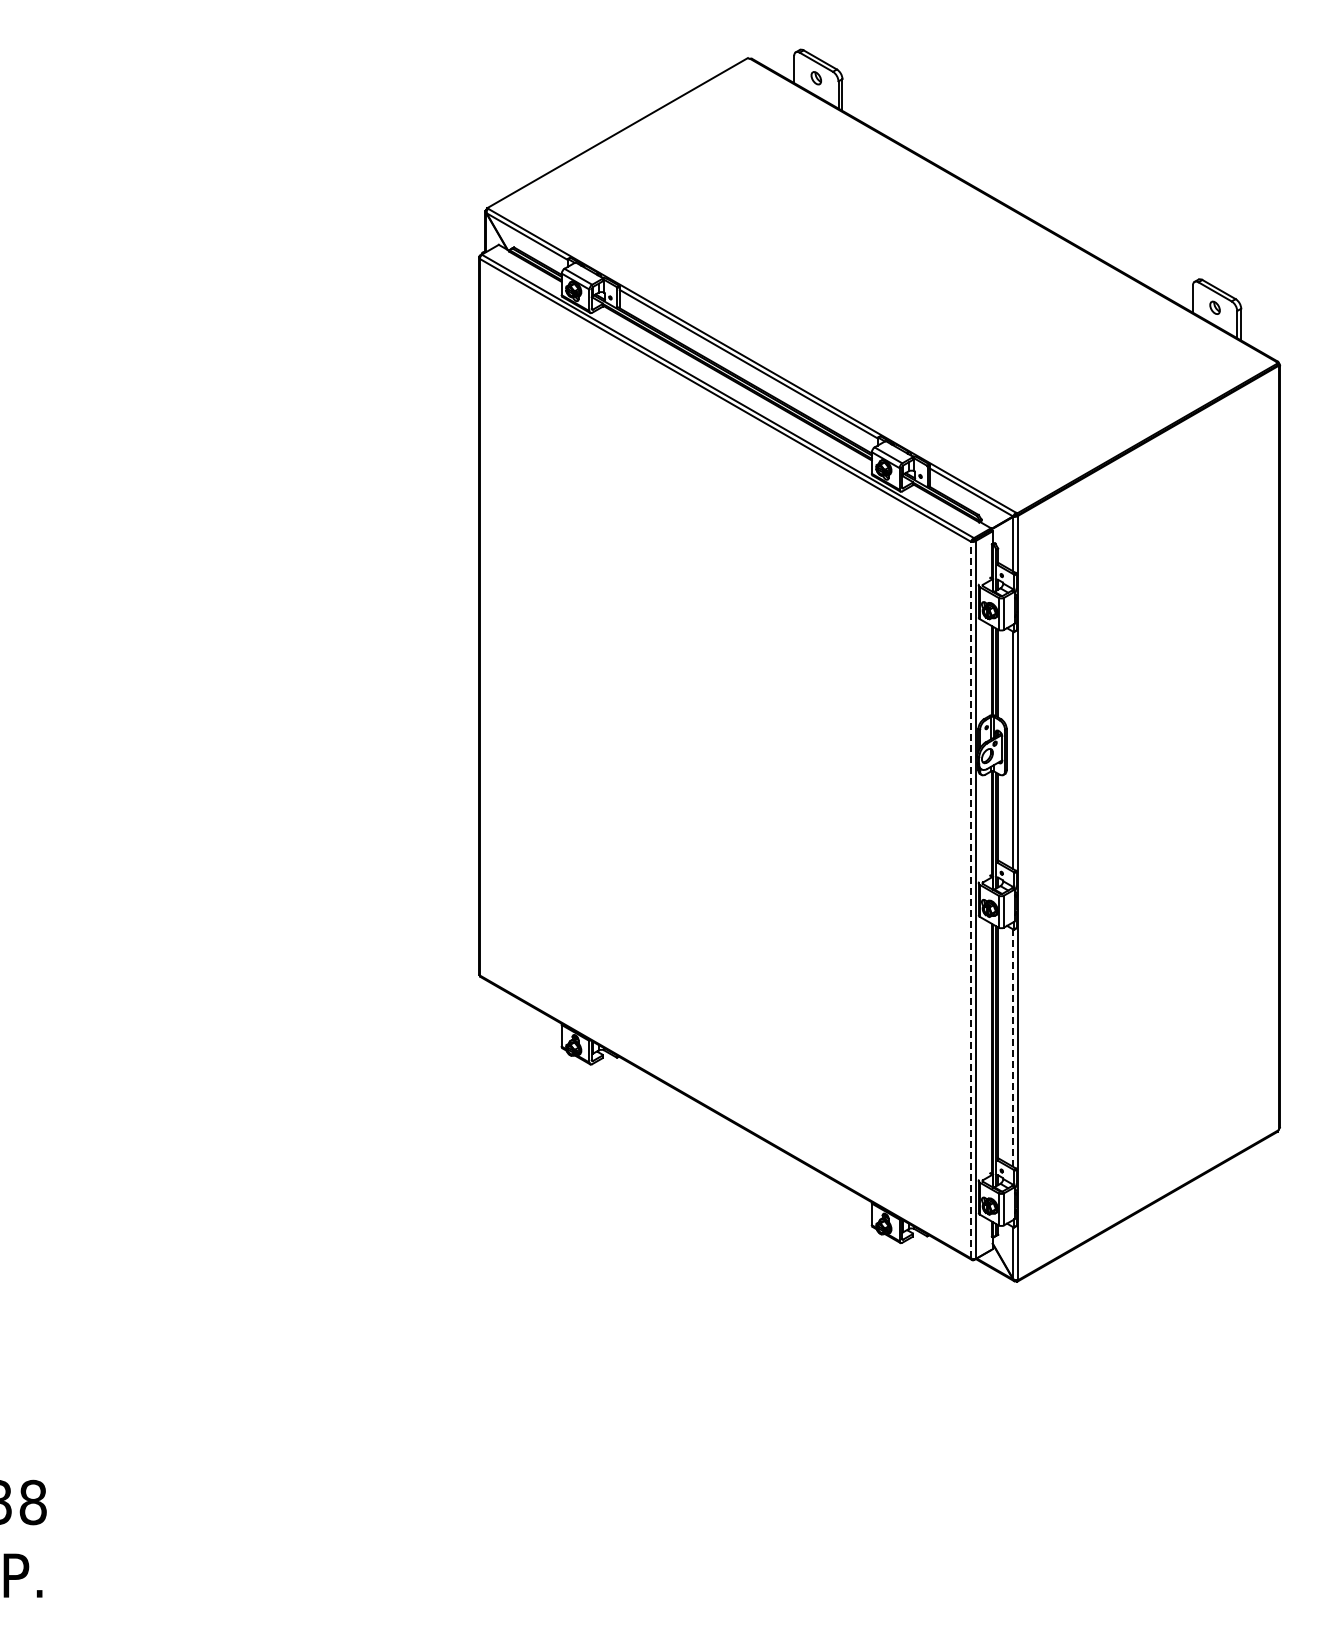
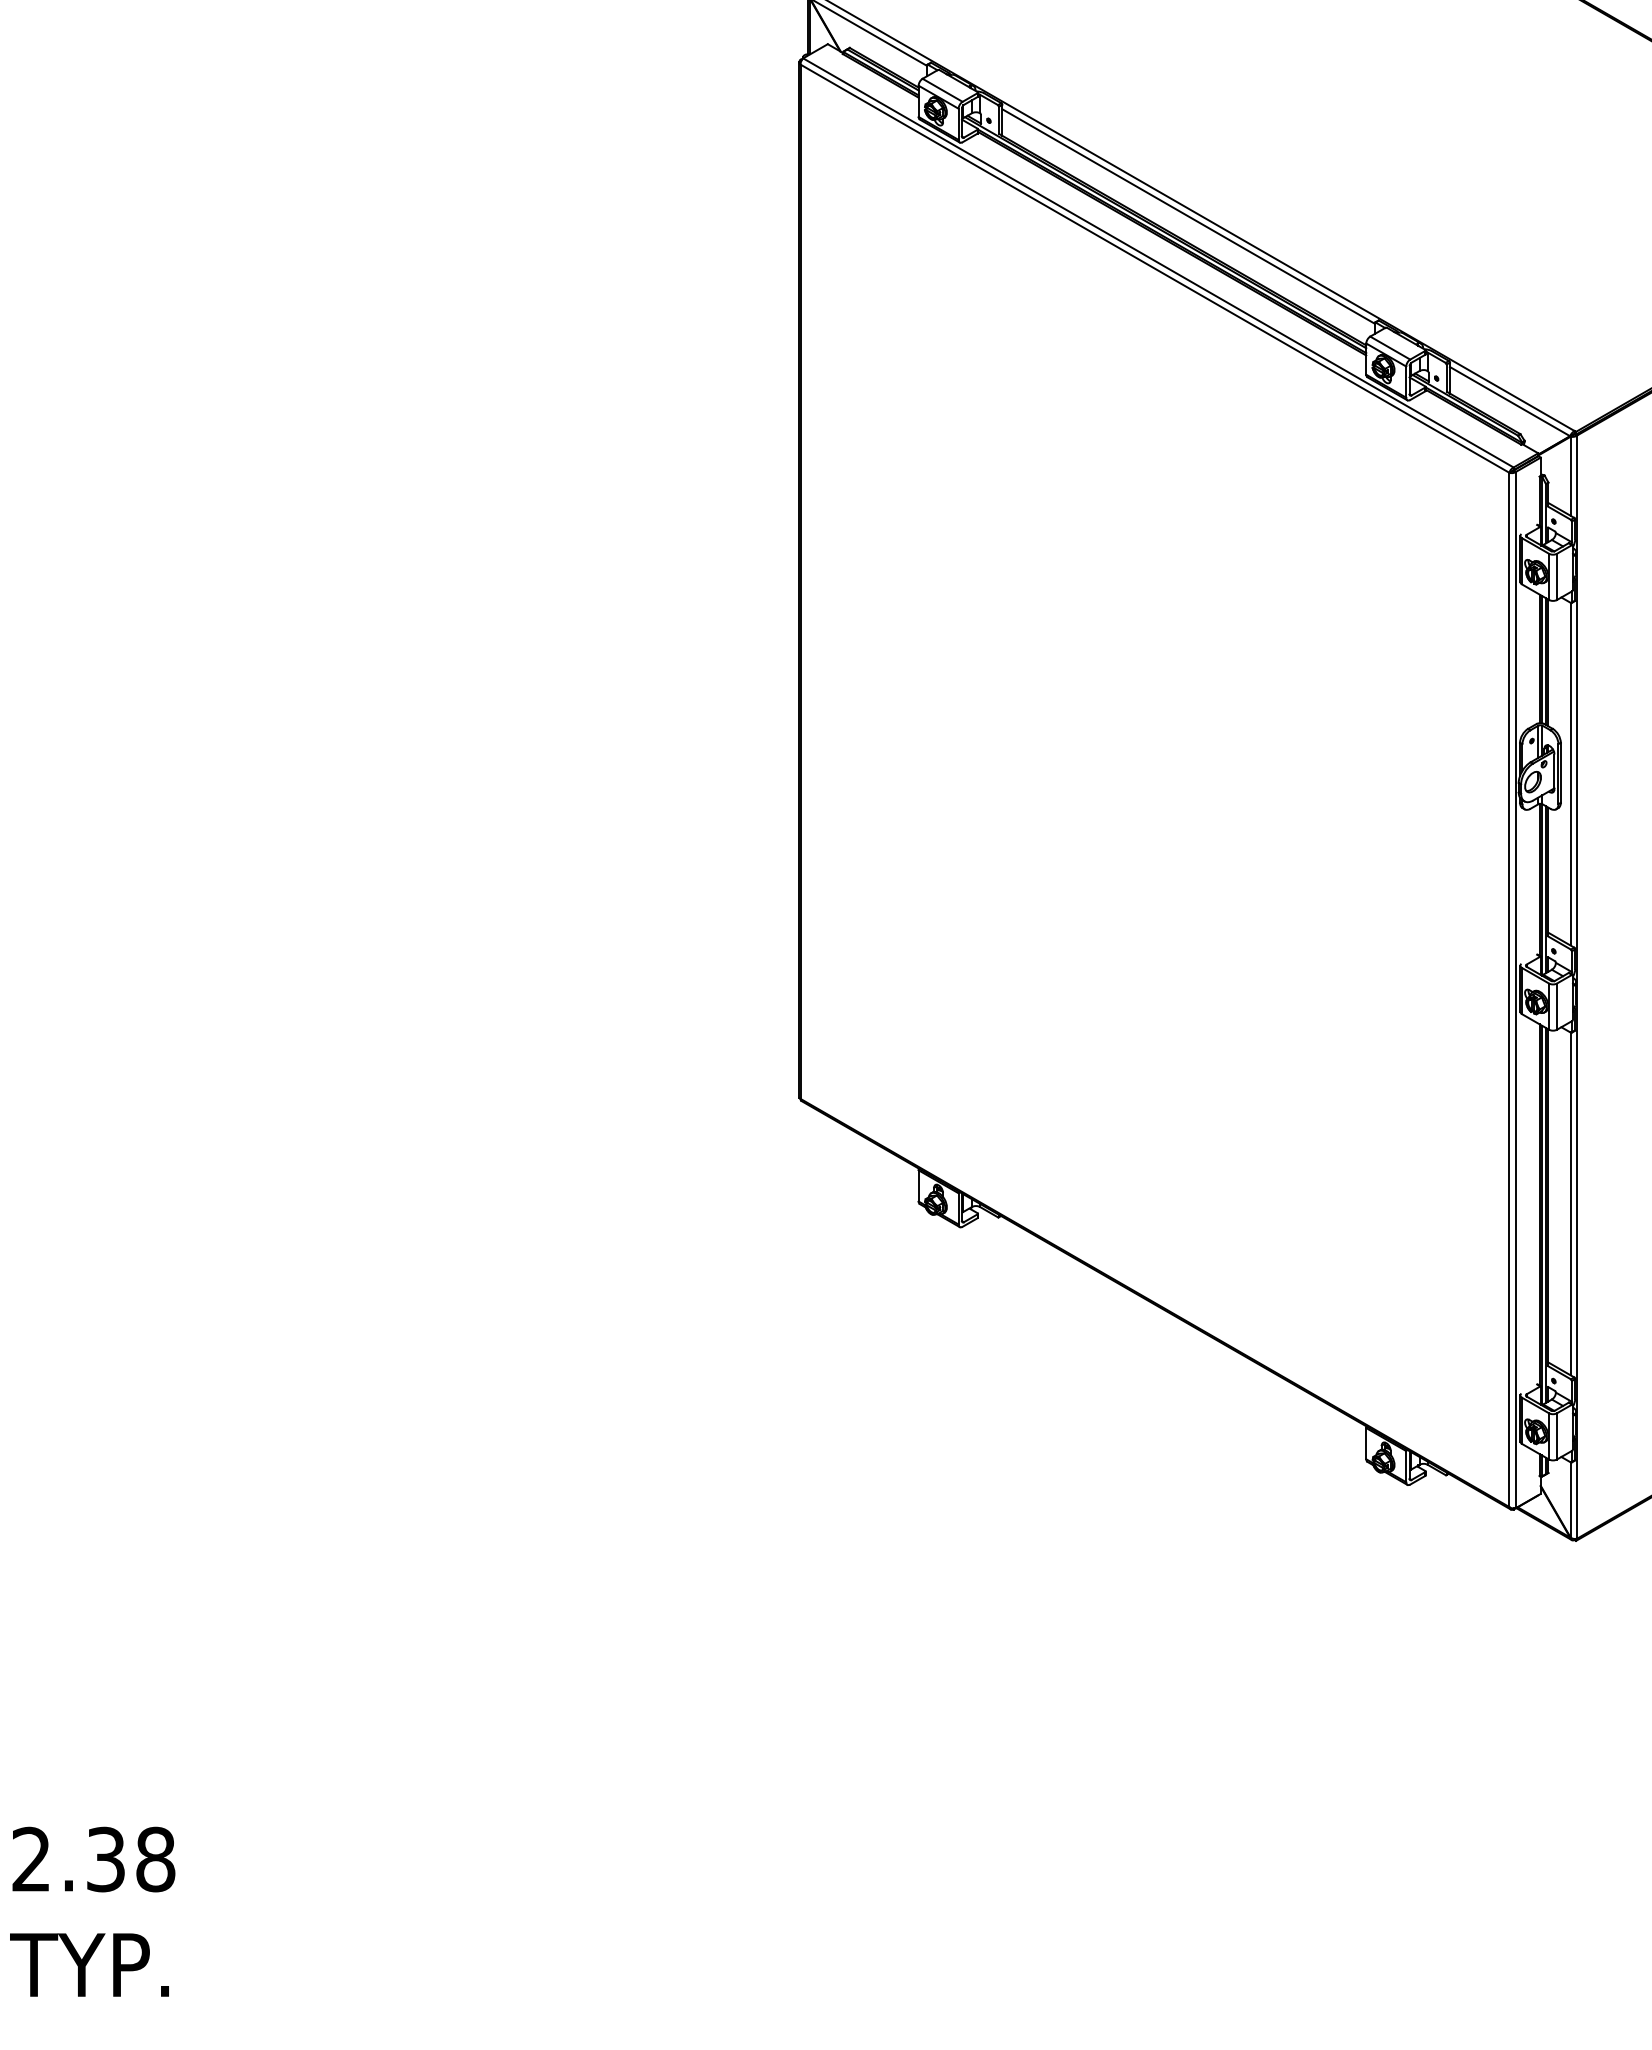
line: (971, 899) -> (1510, 989), dashed -> solid
line: (1013, 1048) -> (1570, 1204), dashed -> solid

